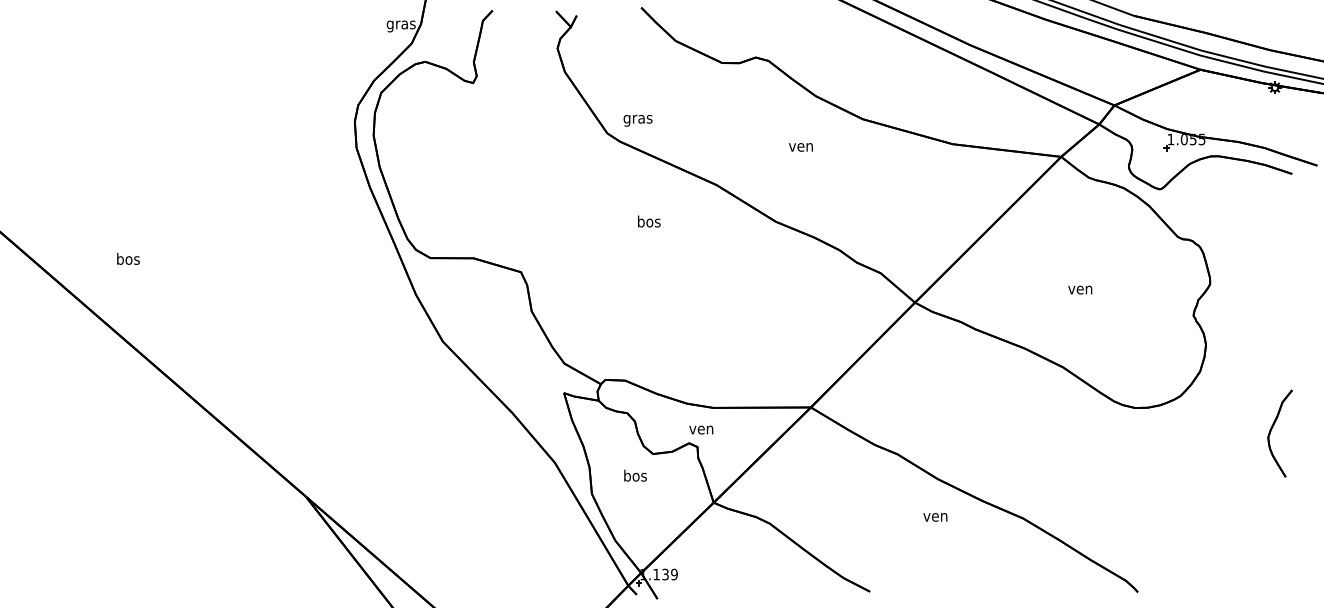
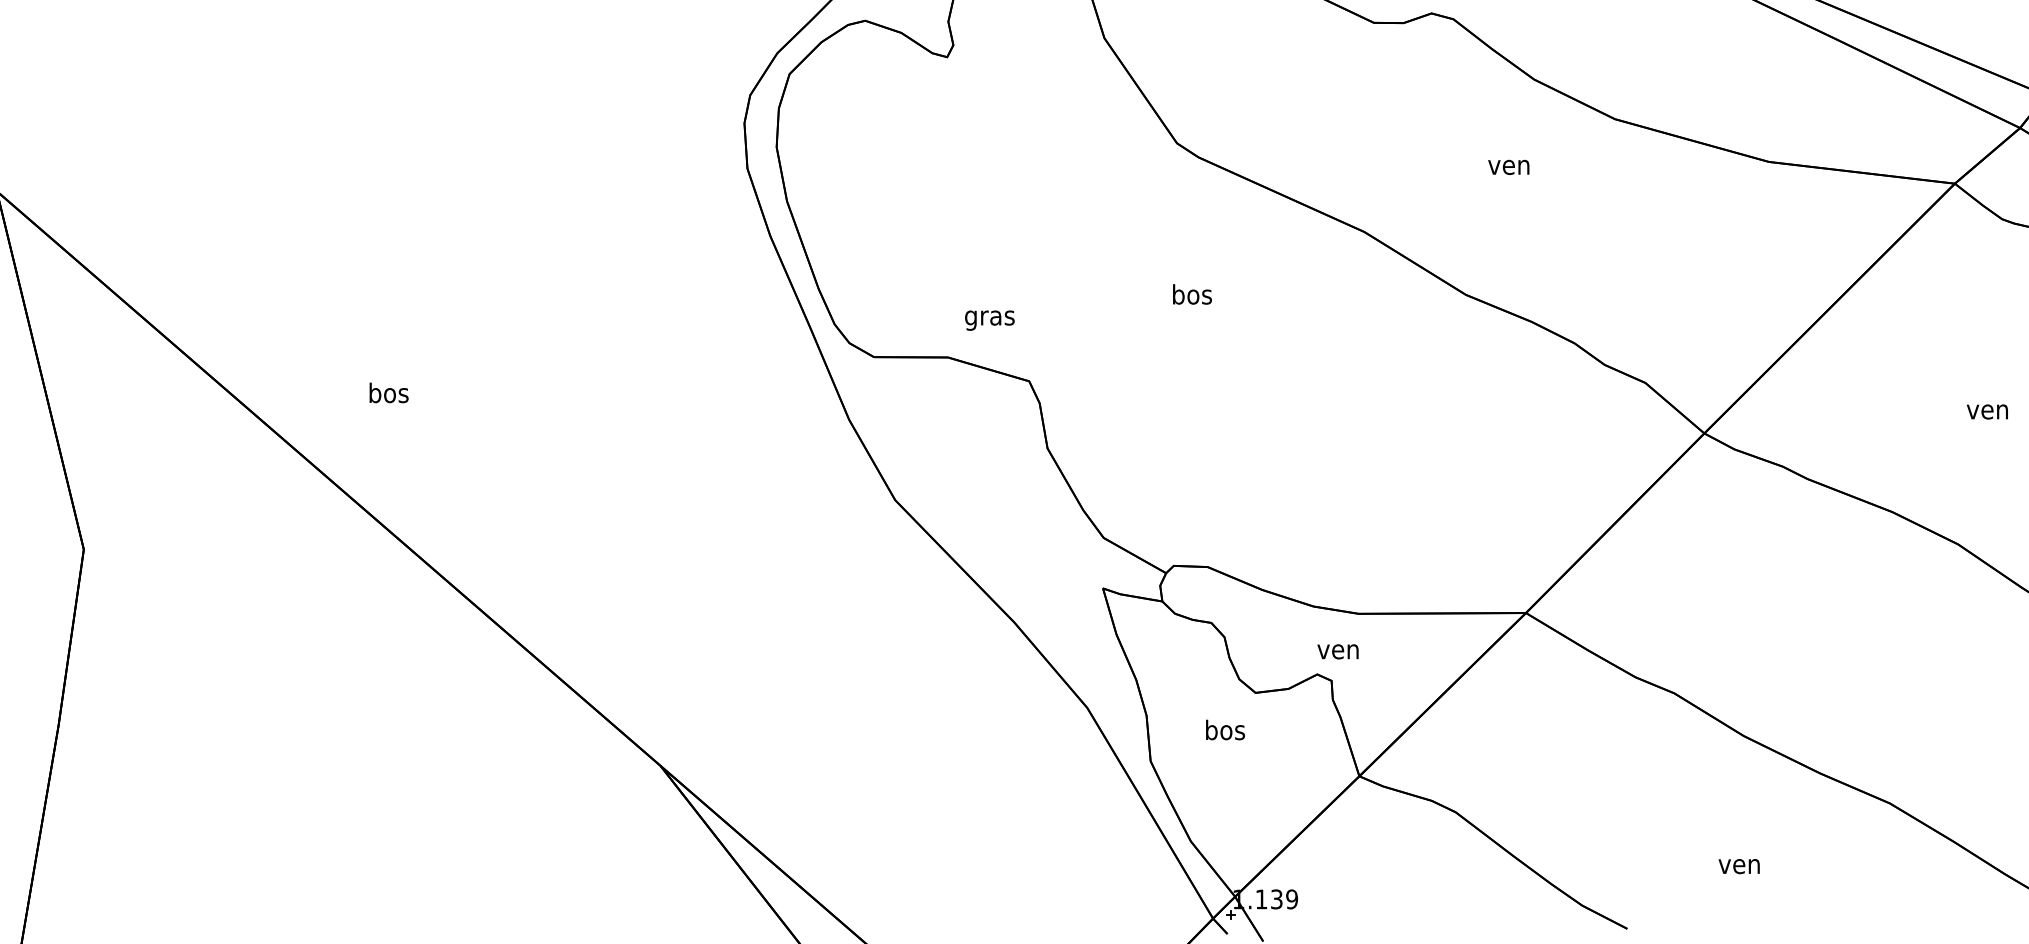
text: (637, 120) -> (988, 320), moved
text: (649, 221) -> (1192, 294), moved
text: (128, 258) -> (389, 392), moved
text: (935, 517) -> (1739, 866), moved

